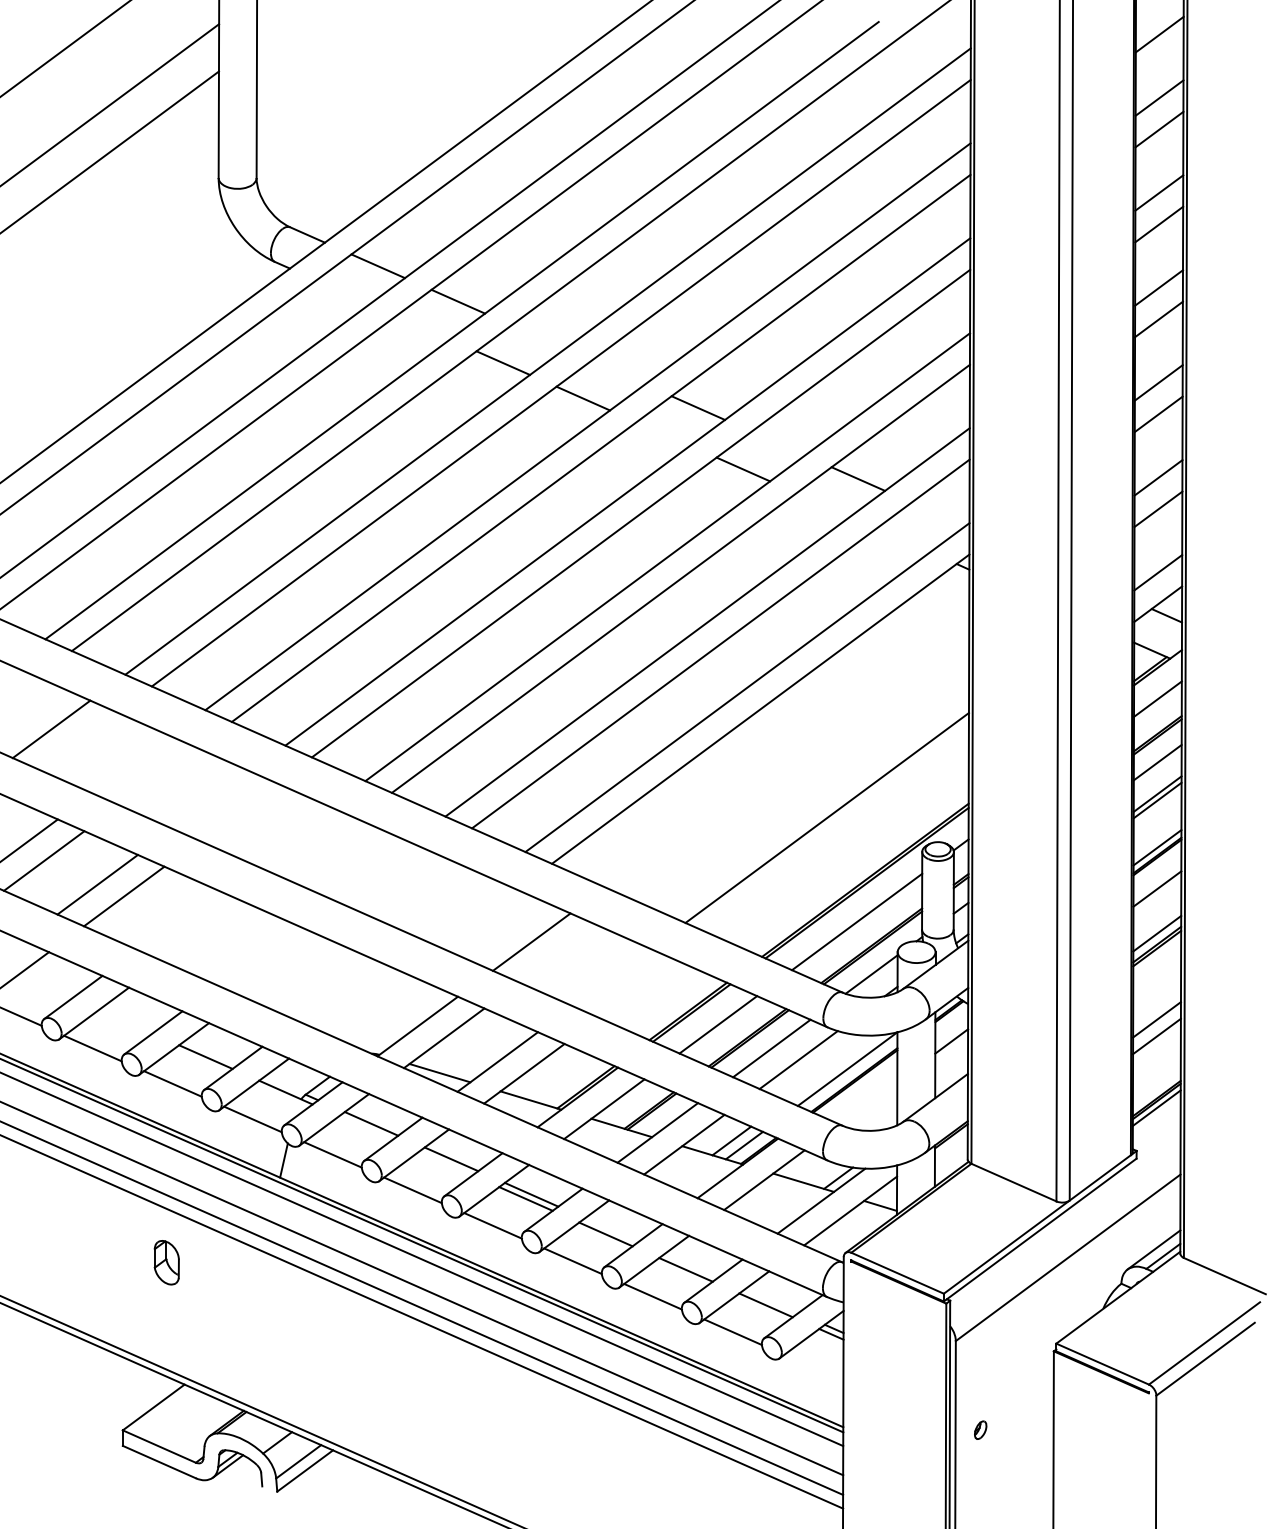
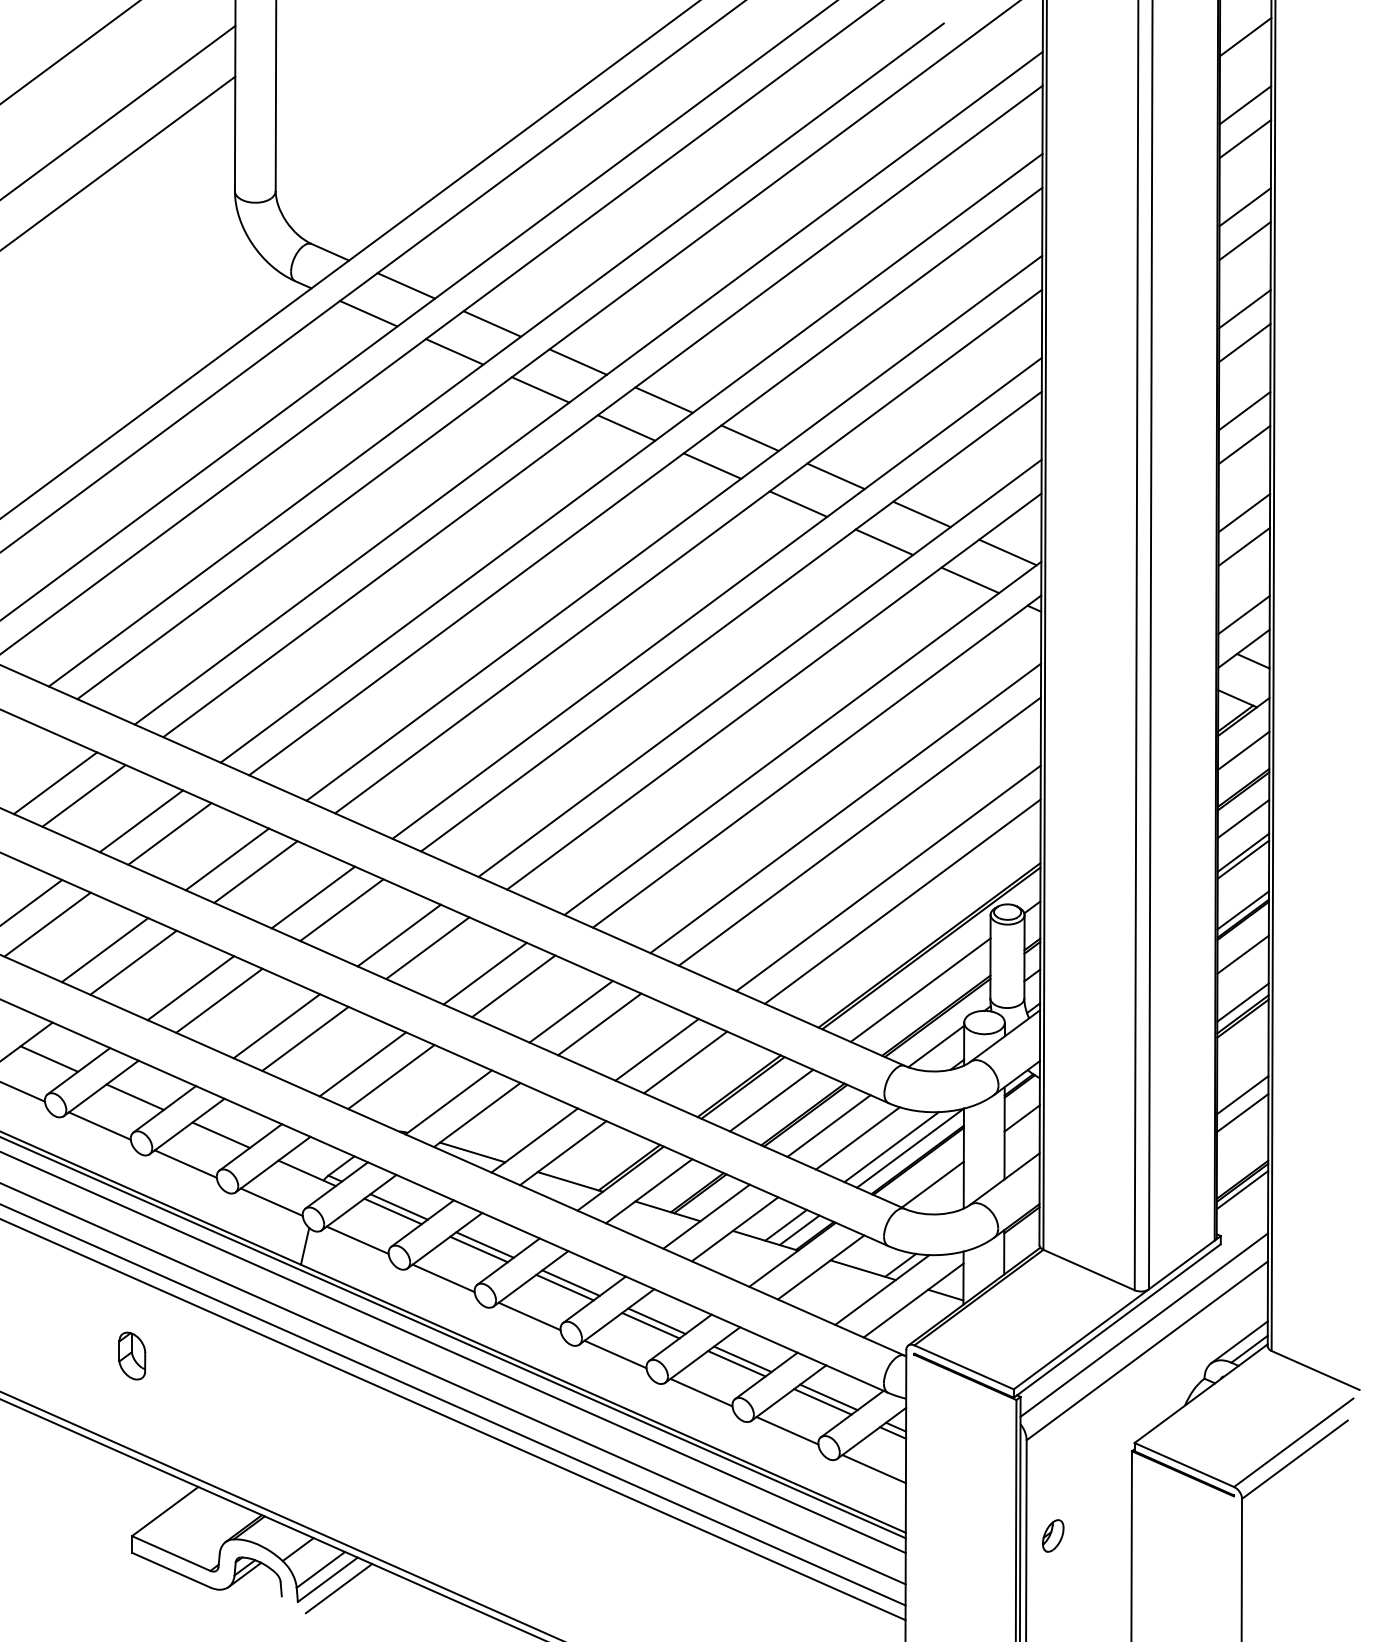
line: (343, 291) -> (368, 313), added
line: (423, 327) -> (454, 351), added
line: (537, 336) -> (577, 361), added
line: (617, 372) -> (663, 399), added
line: (663, 433) -> (712, 465), added
line: (777, 443) -> (835, 476), added
line: (823, 505) -> (884, 542), added
line: (937, 514) -> (1007, 552), added
line: (903, 540) -> (970, 580), added
line: (77, 740) -> (83, 795), added
line: (787, 752) -> (845, 808), added
line: (131, 764) -> (141, 821), added
line: (800, 774) -> (859, 831), added
line: (157, 776) -> (169, 833), added
line: (211, 800) -> (227, 859), added
line: (237, 811) -> (255, 871), added
line: (291, 835) -> (313, 897), added
line: (840, 839) -> (902, 901), added
line: (317, 847) -> (341, 910), added
line: (370, 871) -> (398, 935), added
line: (397, 883) -> (427, 948), added
line: (451, 906) -> (484, 973), added
line: (478, 918) -> (513, 986), added
line: (177, 920) -> (190, 988), added
line: (204, 931) -> (219, 1000), added
line: (558, 953) -> (599, 1024), added
line: (257, 955) -> (276, 1026), added
line: (284, 967) -> (305, 1038), added
line: (611, 977) -> (656, 1049), added
line: (45, 985) -> (49, 1058), added
line: (638, 989) -> (685, 1062), added
line: (337, 991) -> (362, 1064), added
line: (364, 1003) -> (391, 1077), added
line: (125, 1021) -> (134, 1096), added
line: (829, 1068) -> (891, 1147), added
line: (868, 1102) -> (932, 1184), added
line: (365, 1128) -> (392, 1211), added
line: (445, 1163) -> (478, 1249), added
line: (611, 1230) -> (656, 1321), added
line: (1065, 1233) -> (1144, 1324), added
part: (167, 1262) -> (132, 1355), moved
line: (691, 1265) -> (742, 1359), added
line: (771, 1301) -> (828, 1397), added
line: (813, 1368) -> (873, 1469), added
part: (980, 1429) -> (1053, 1535), size x1.67
line: (315, 1479) -> (338, 1588), added

